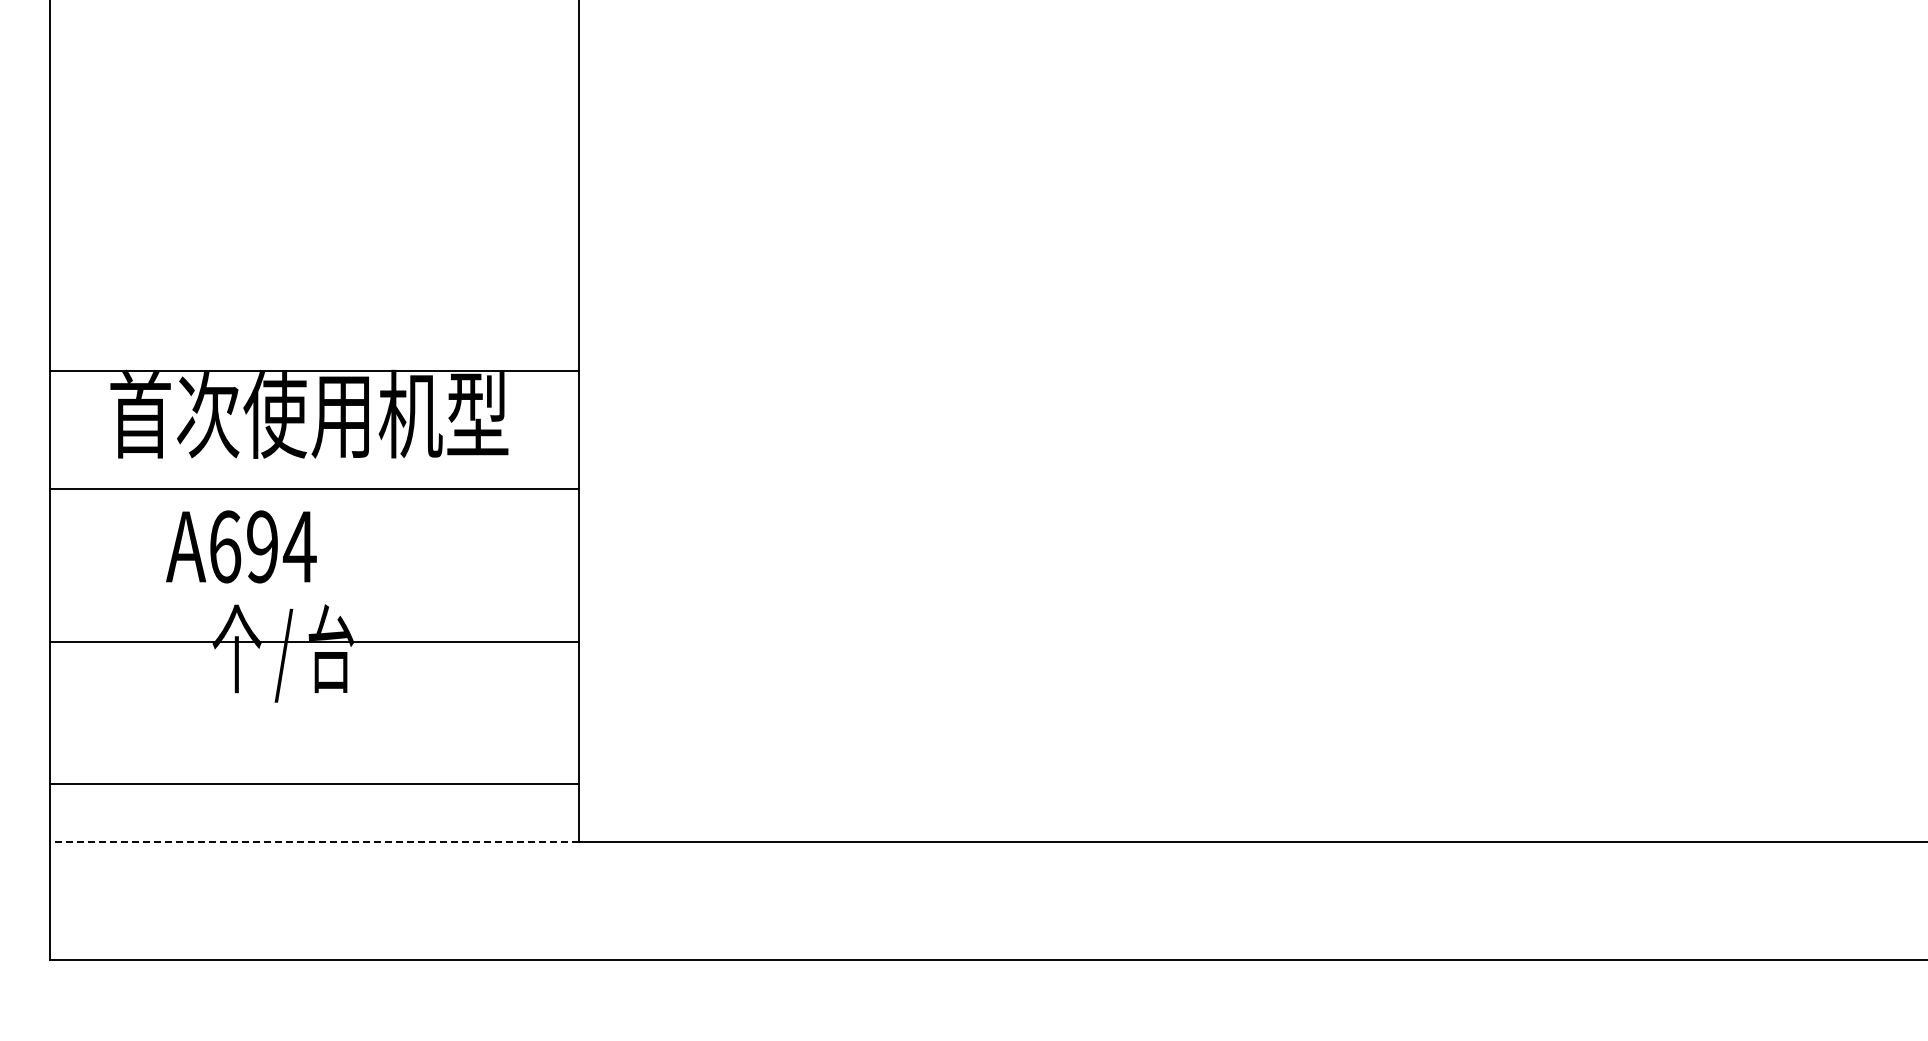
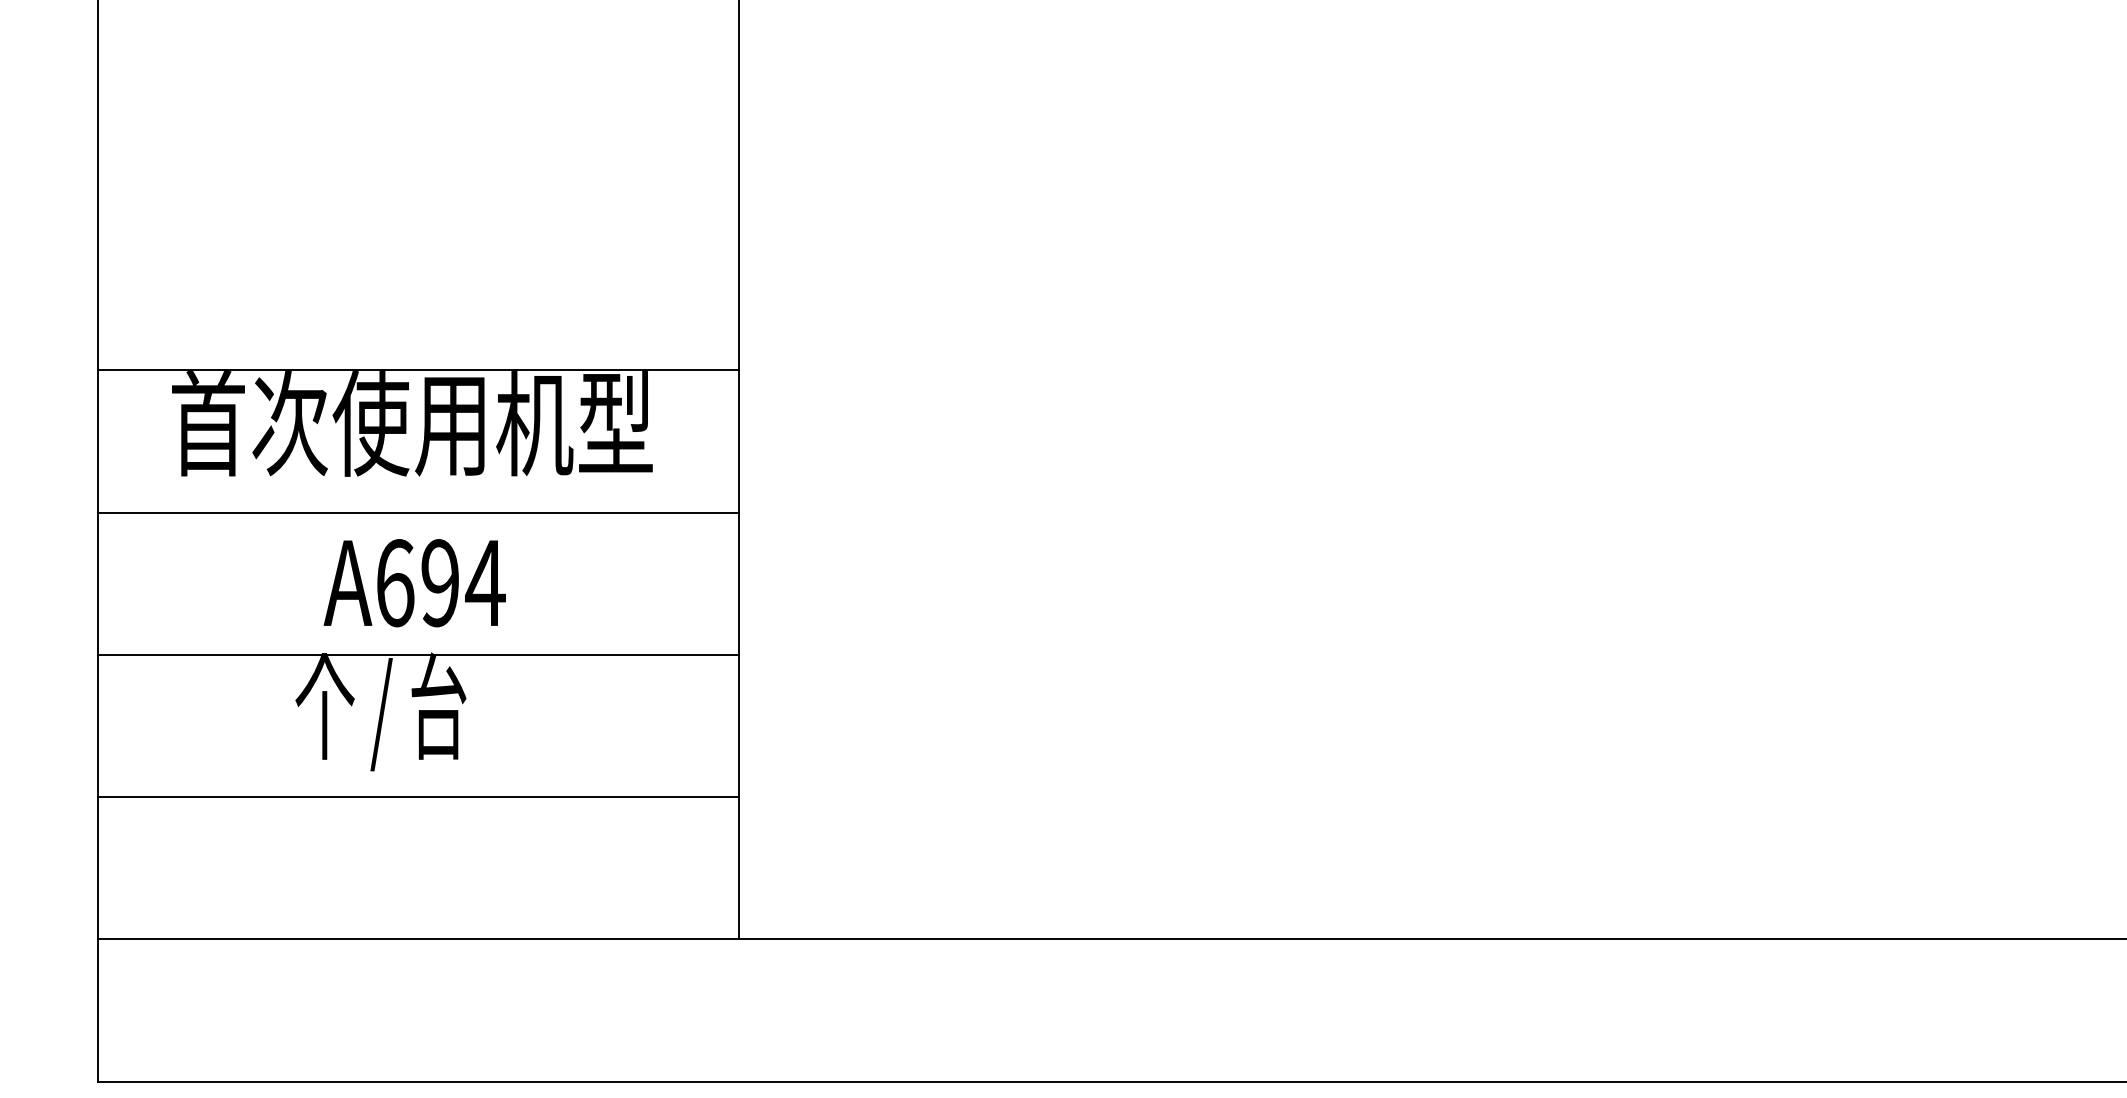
text: (241, 546) -> (414, 582), moved
line: (314, 642) -> (418, 655), moved
line: (314, 784) -> (418, 797), moved
line: (314, 841) -> (418, 939), dashed -> solid

